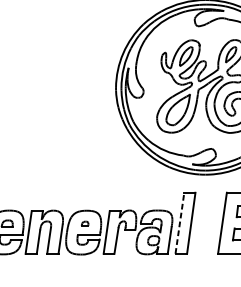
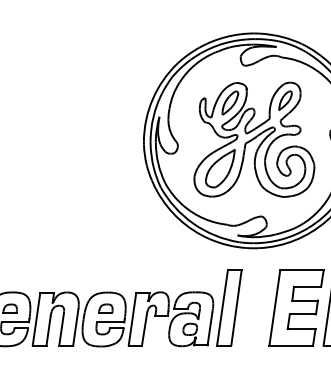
part: (84, 223) -> (105, 308), size x1.67
line: (179, 223) -> (222, 308), dashed -> solid

